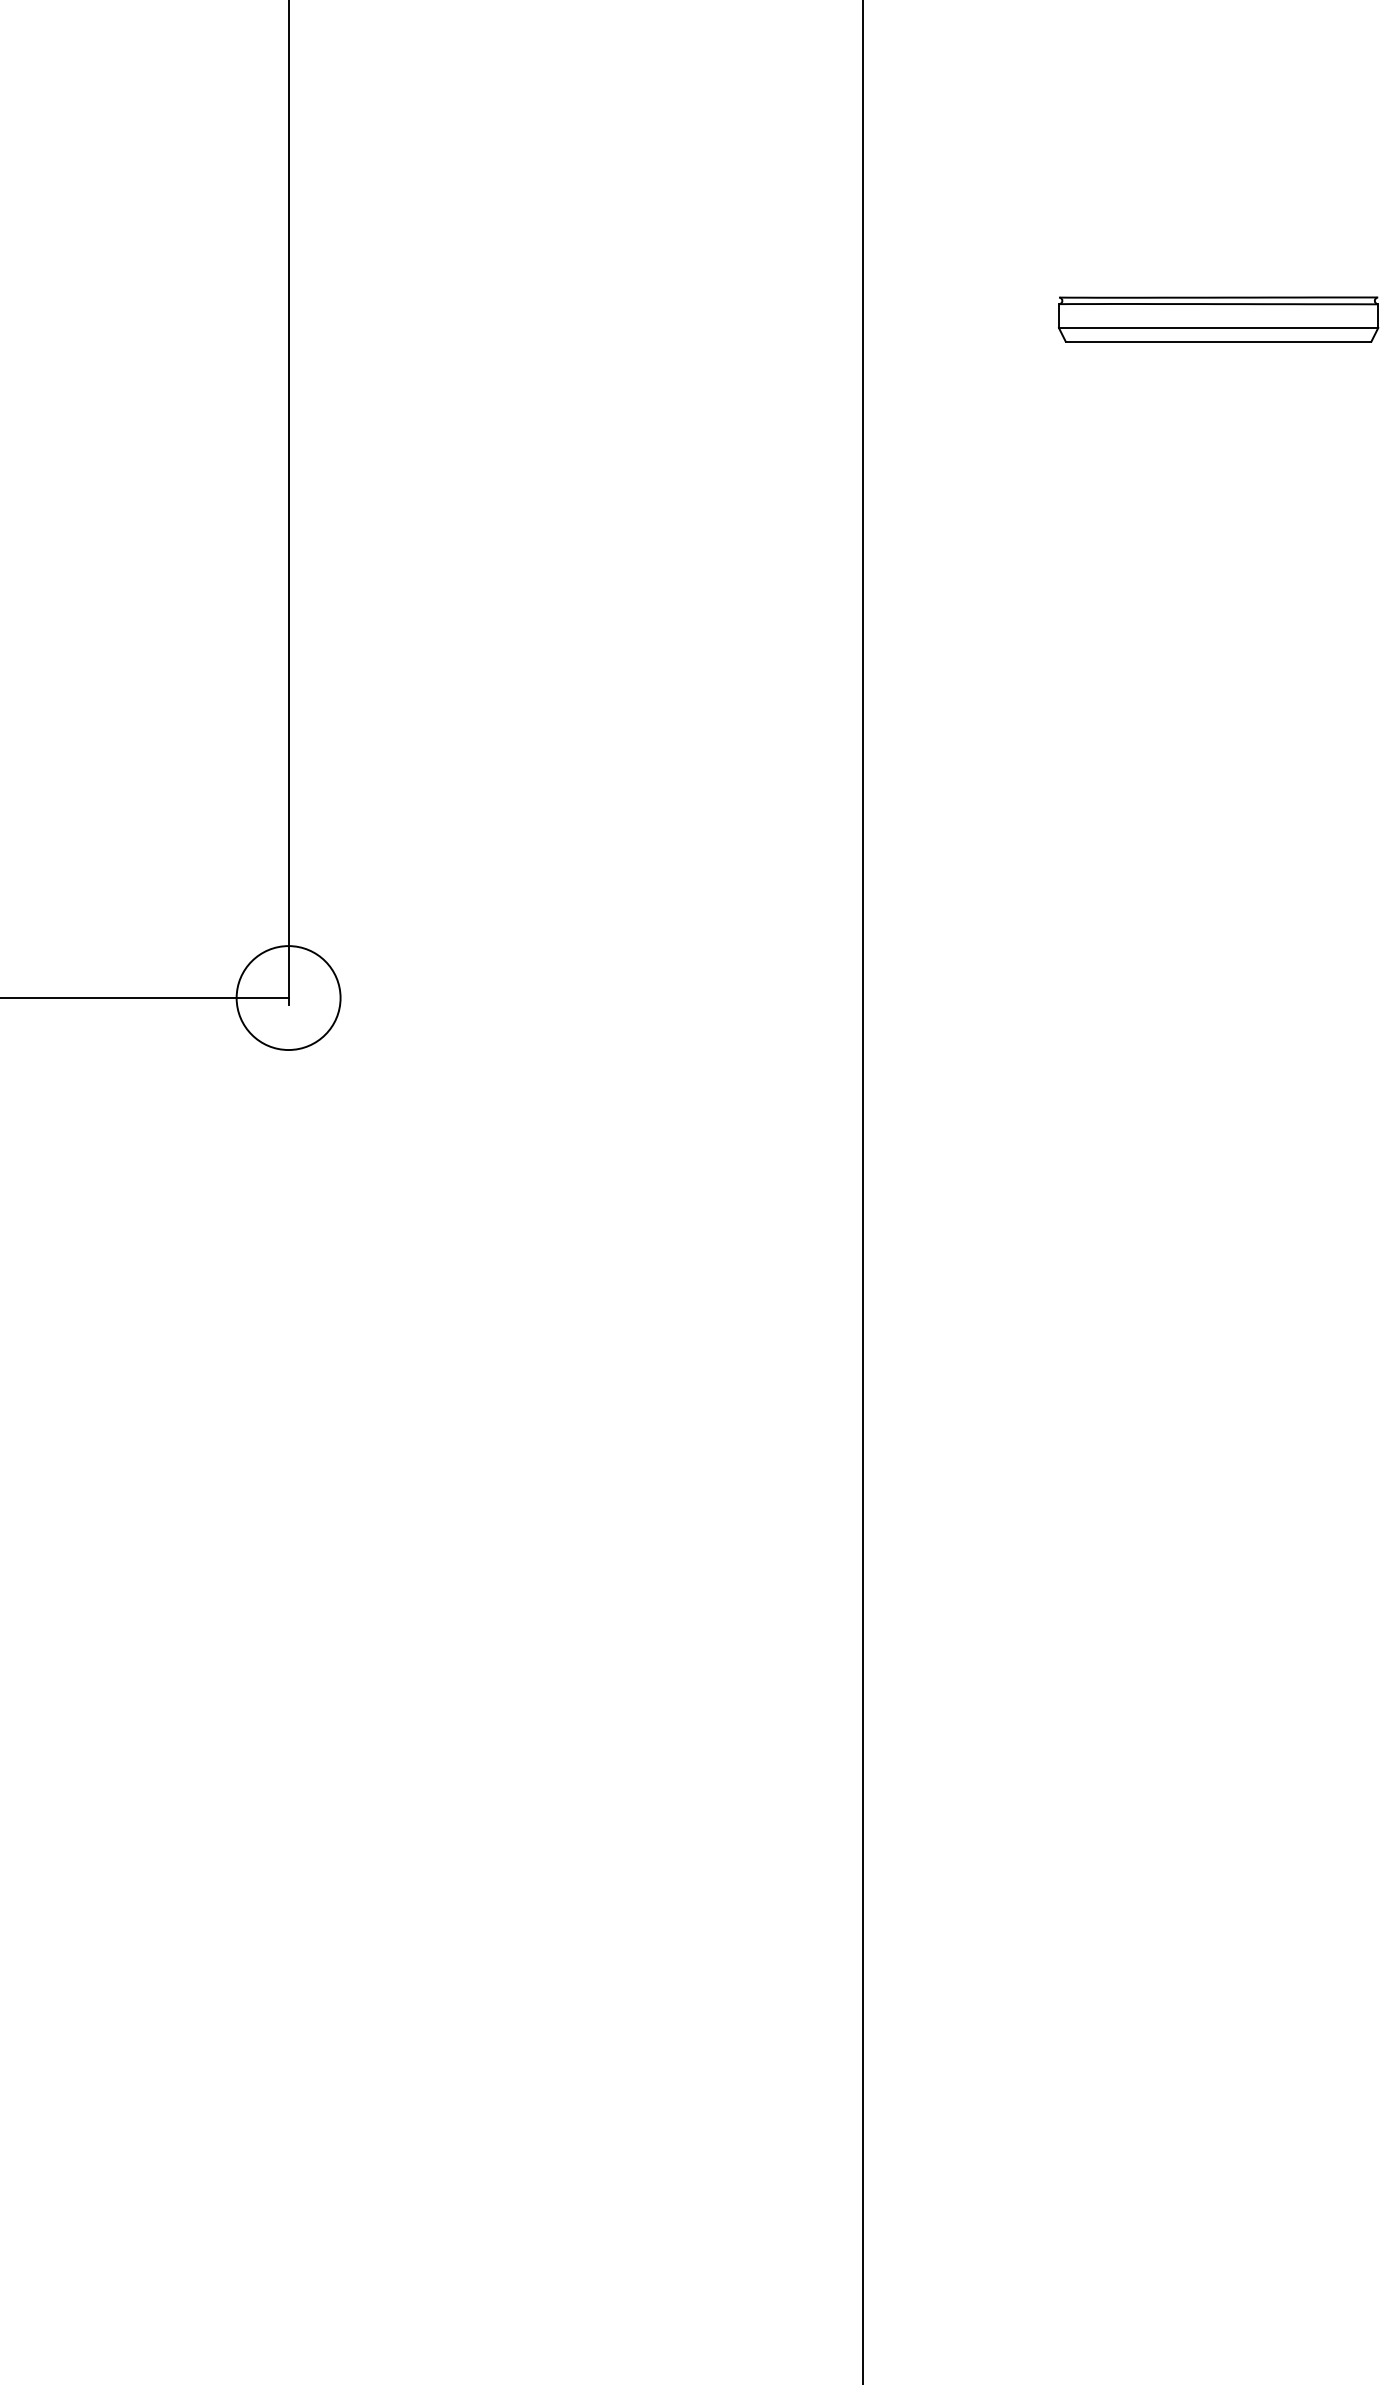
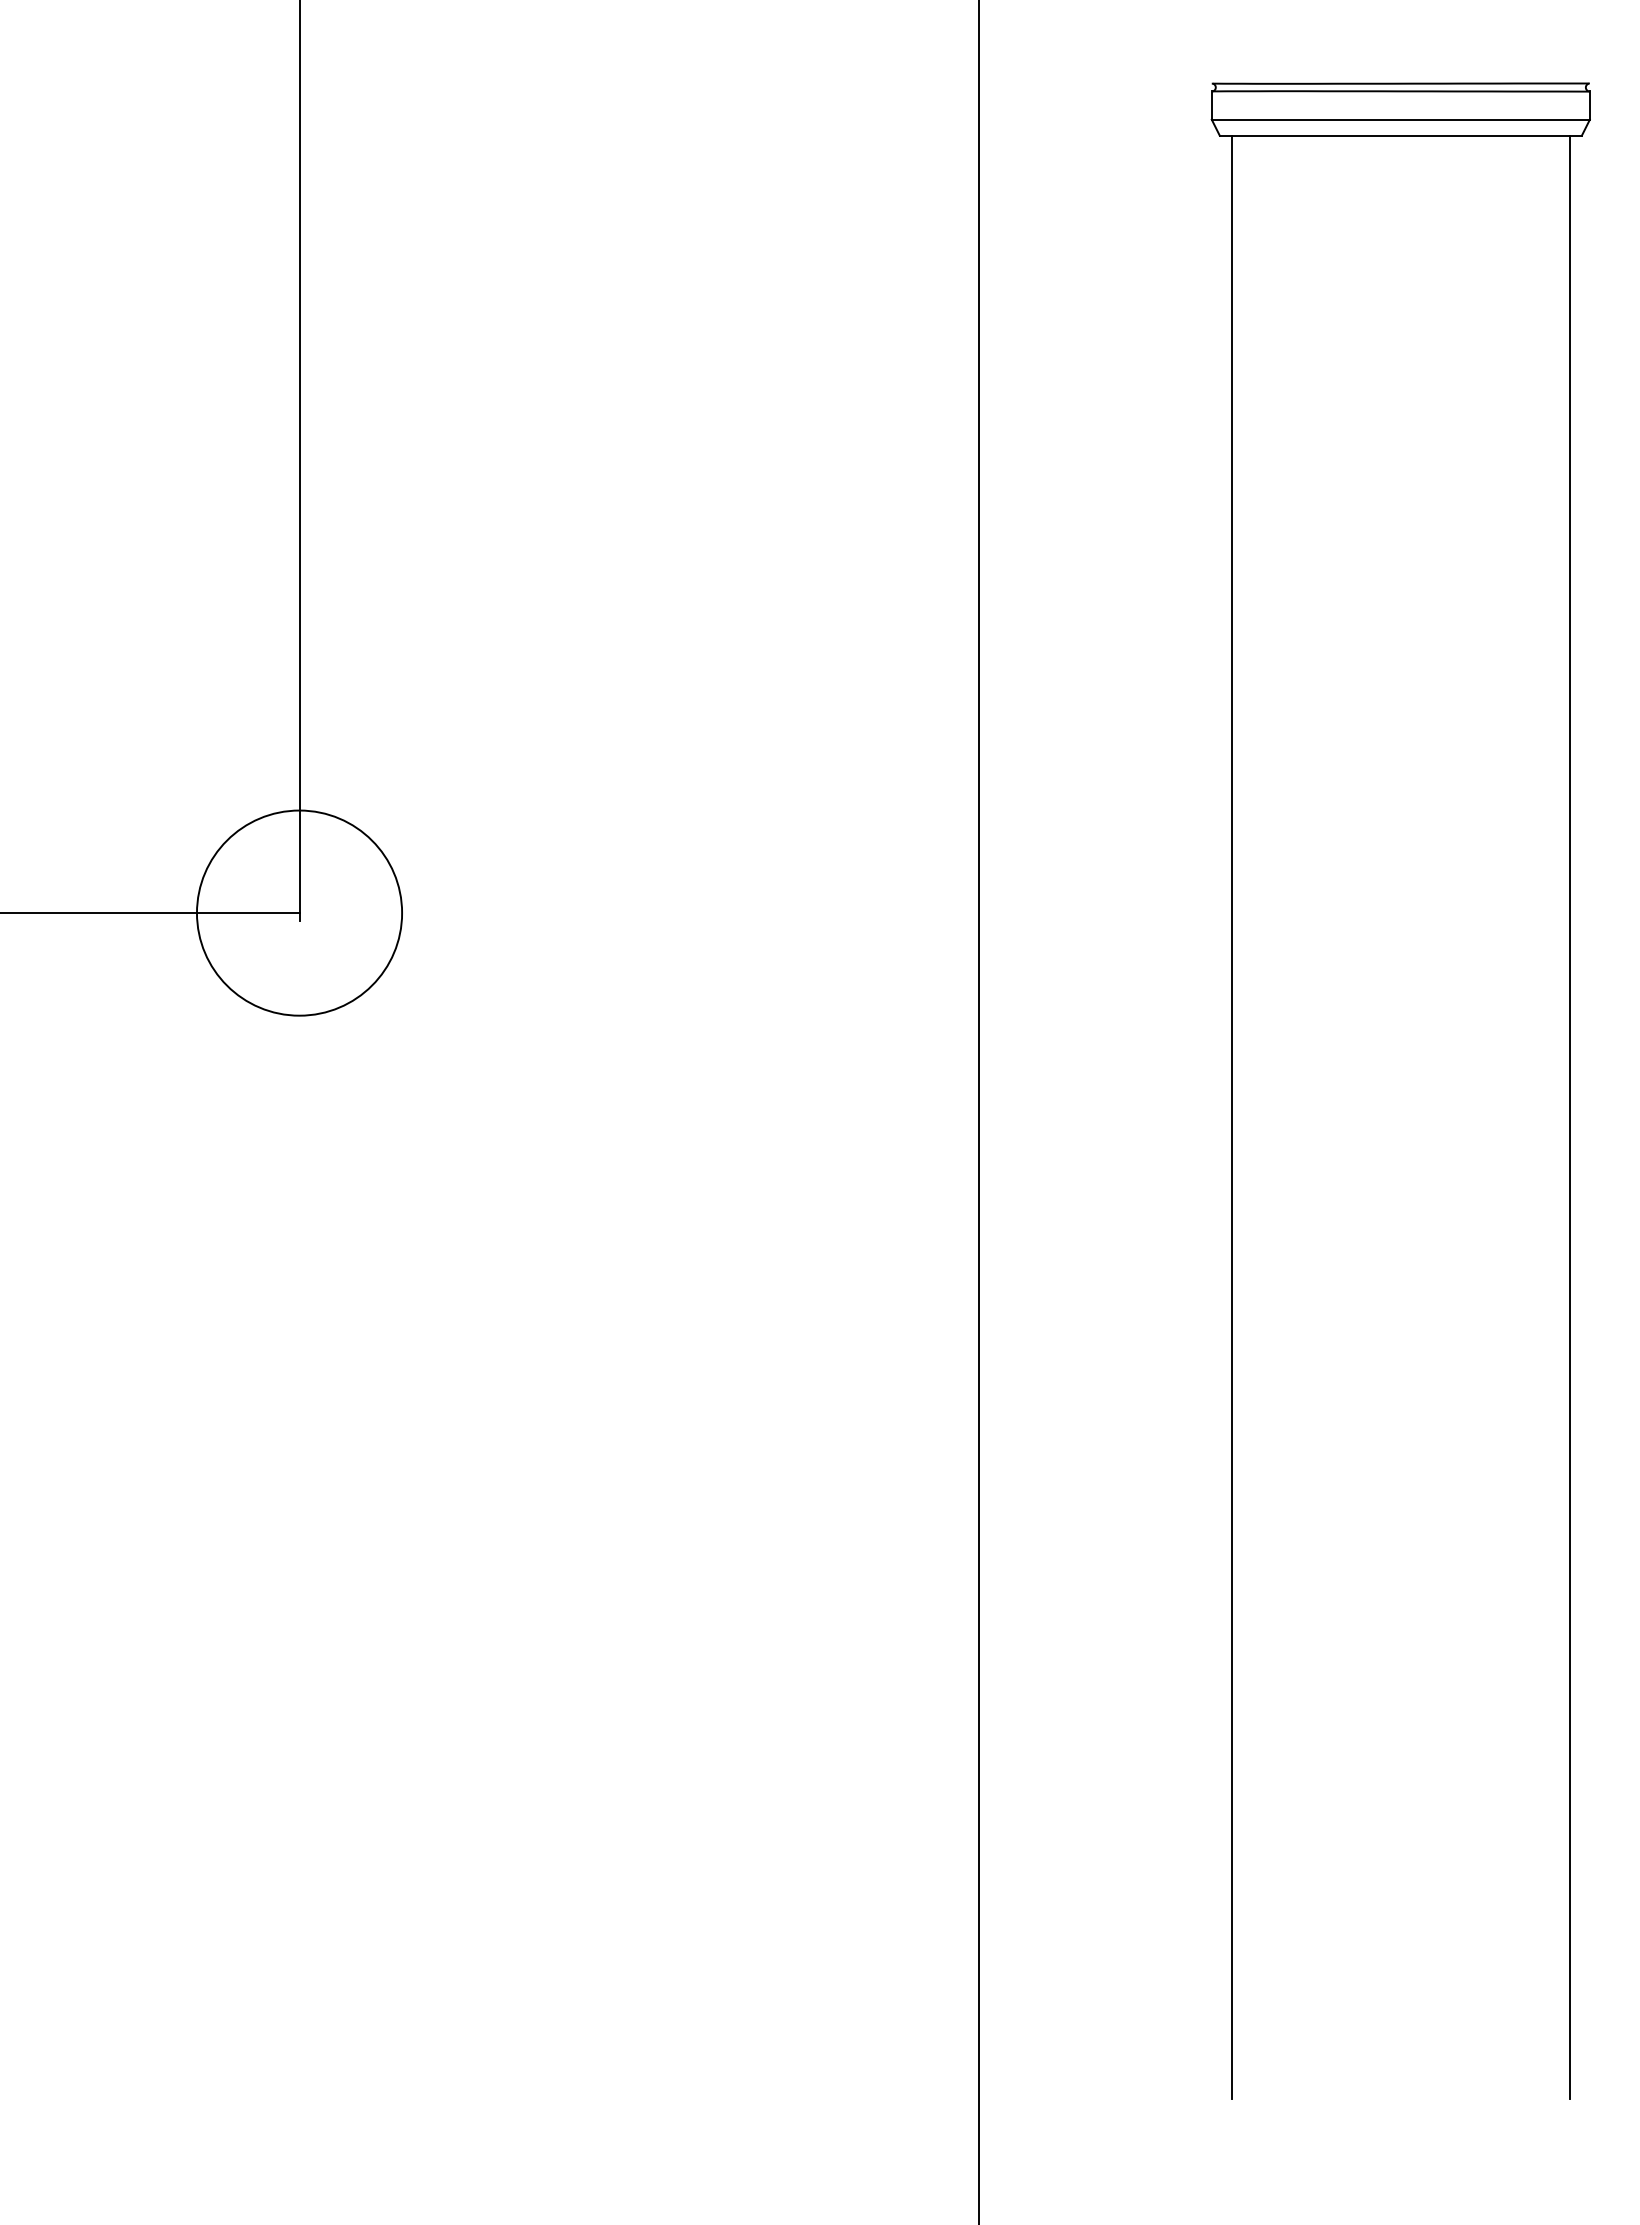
circle: (288, 997) -> (299, 912), size x1.67
line: (1075, 1170) -> (1231, 1117), added
line: (1361, 1170) -> (1570, 1117), added

